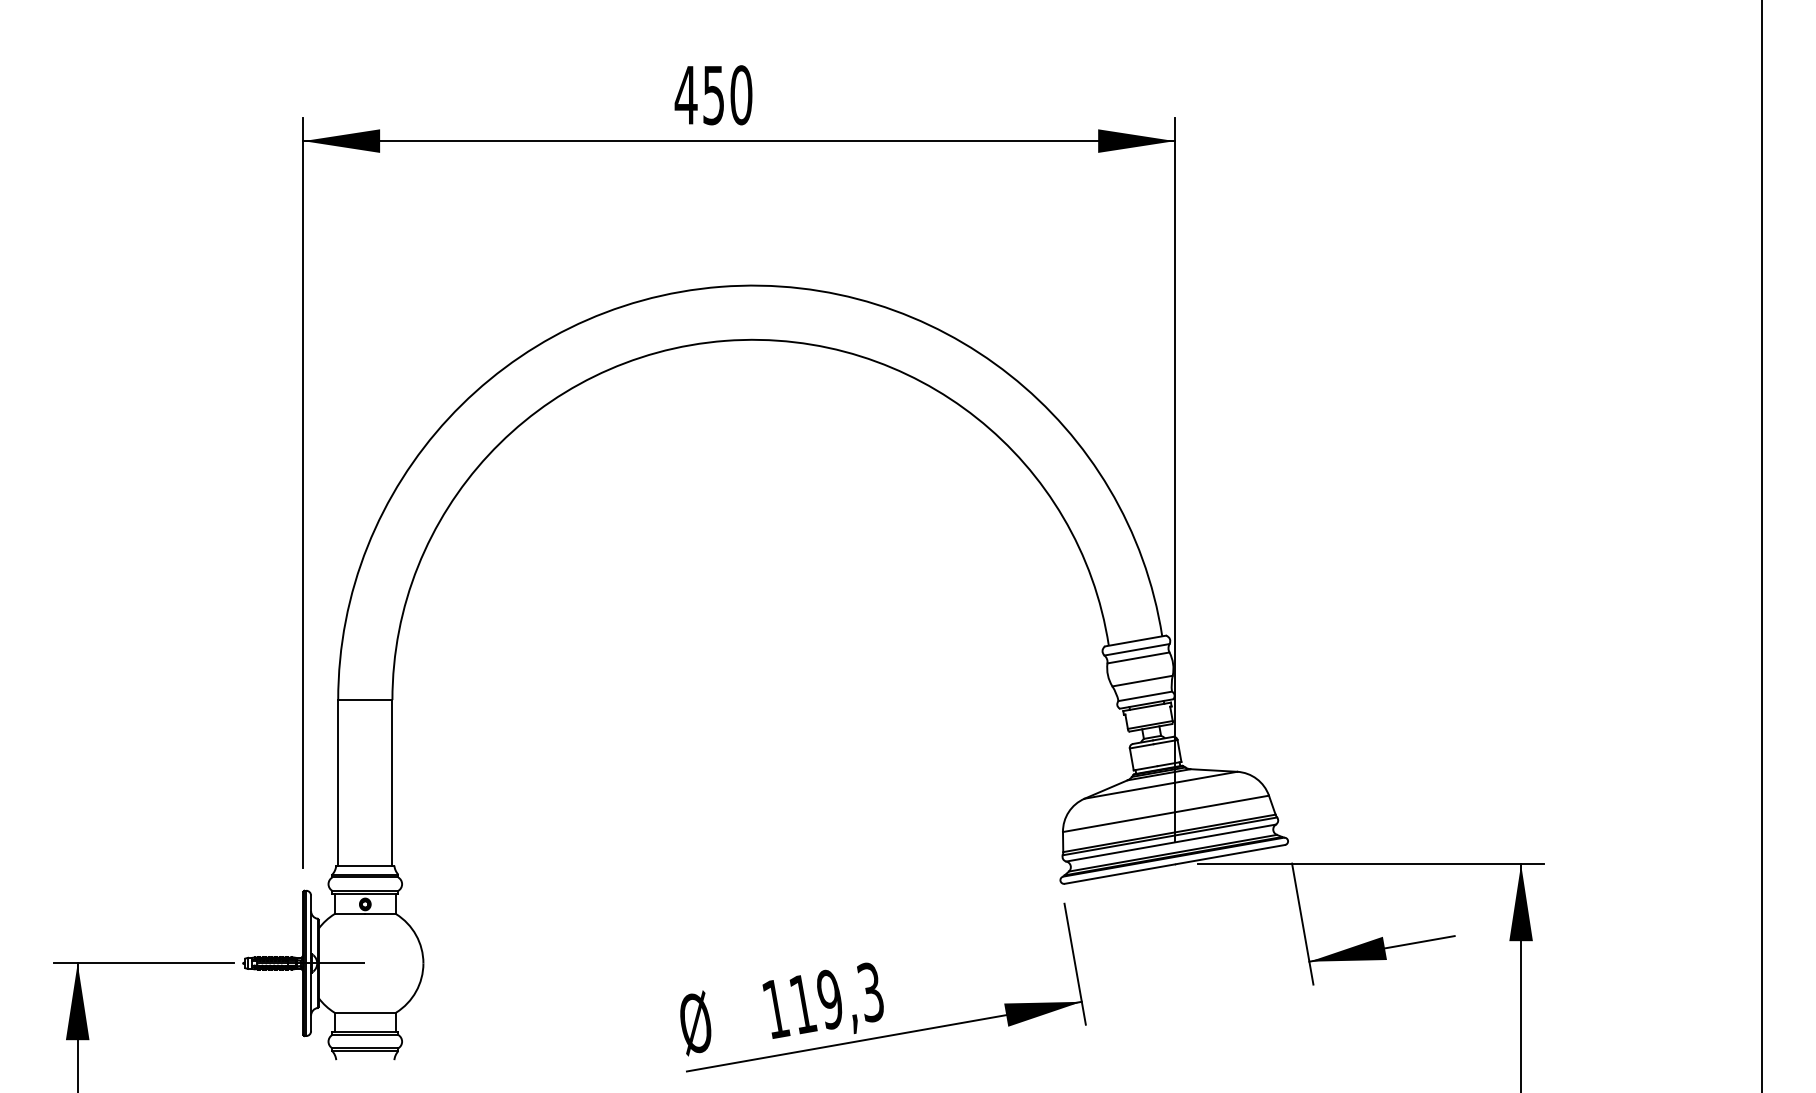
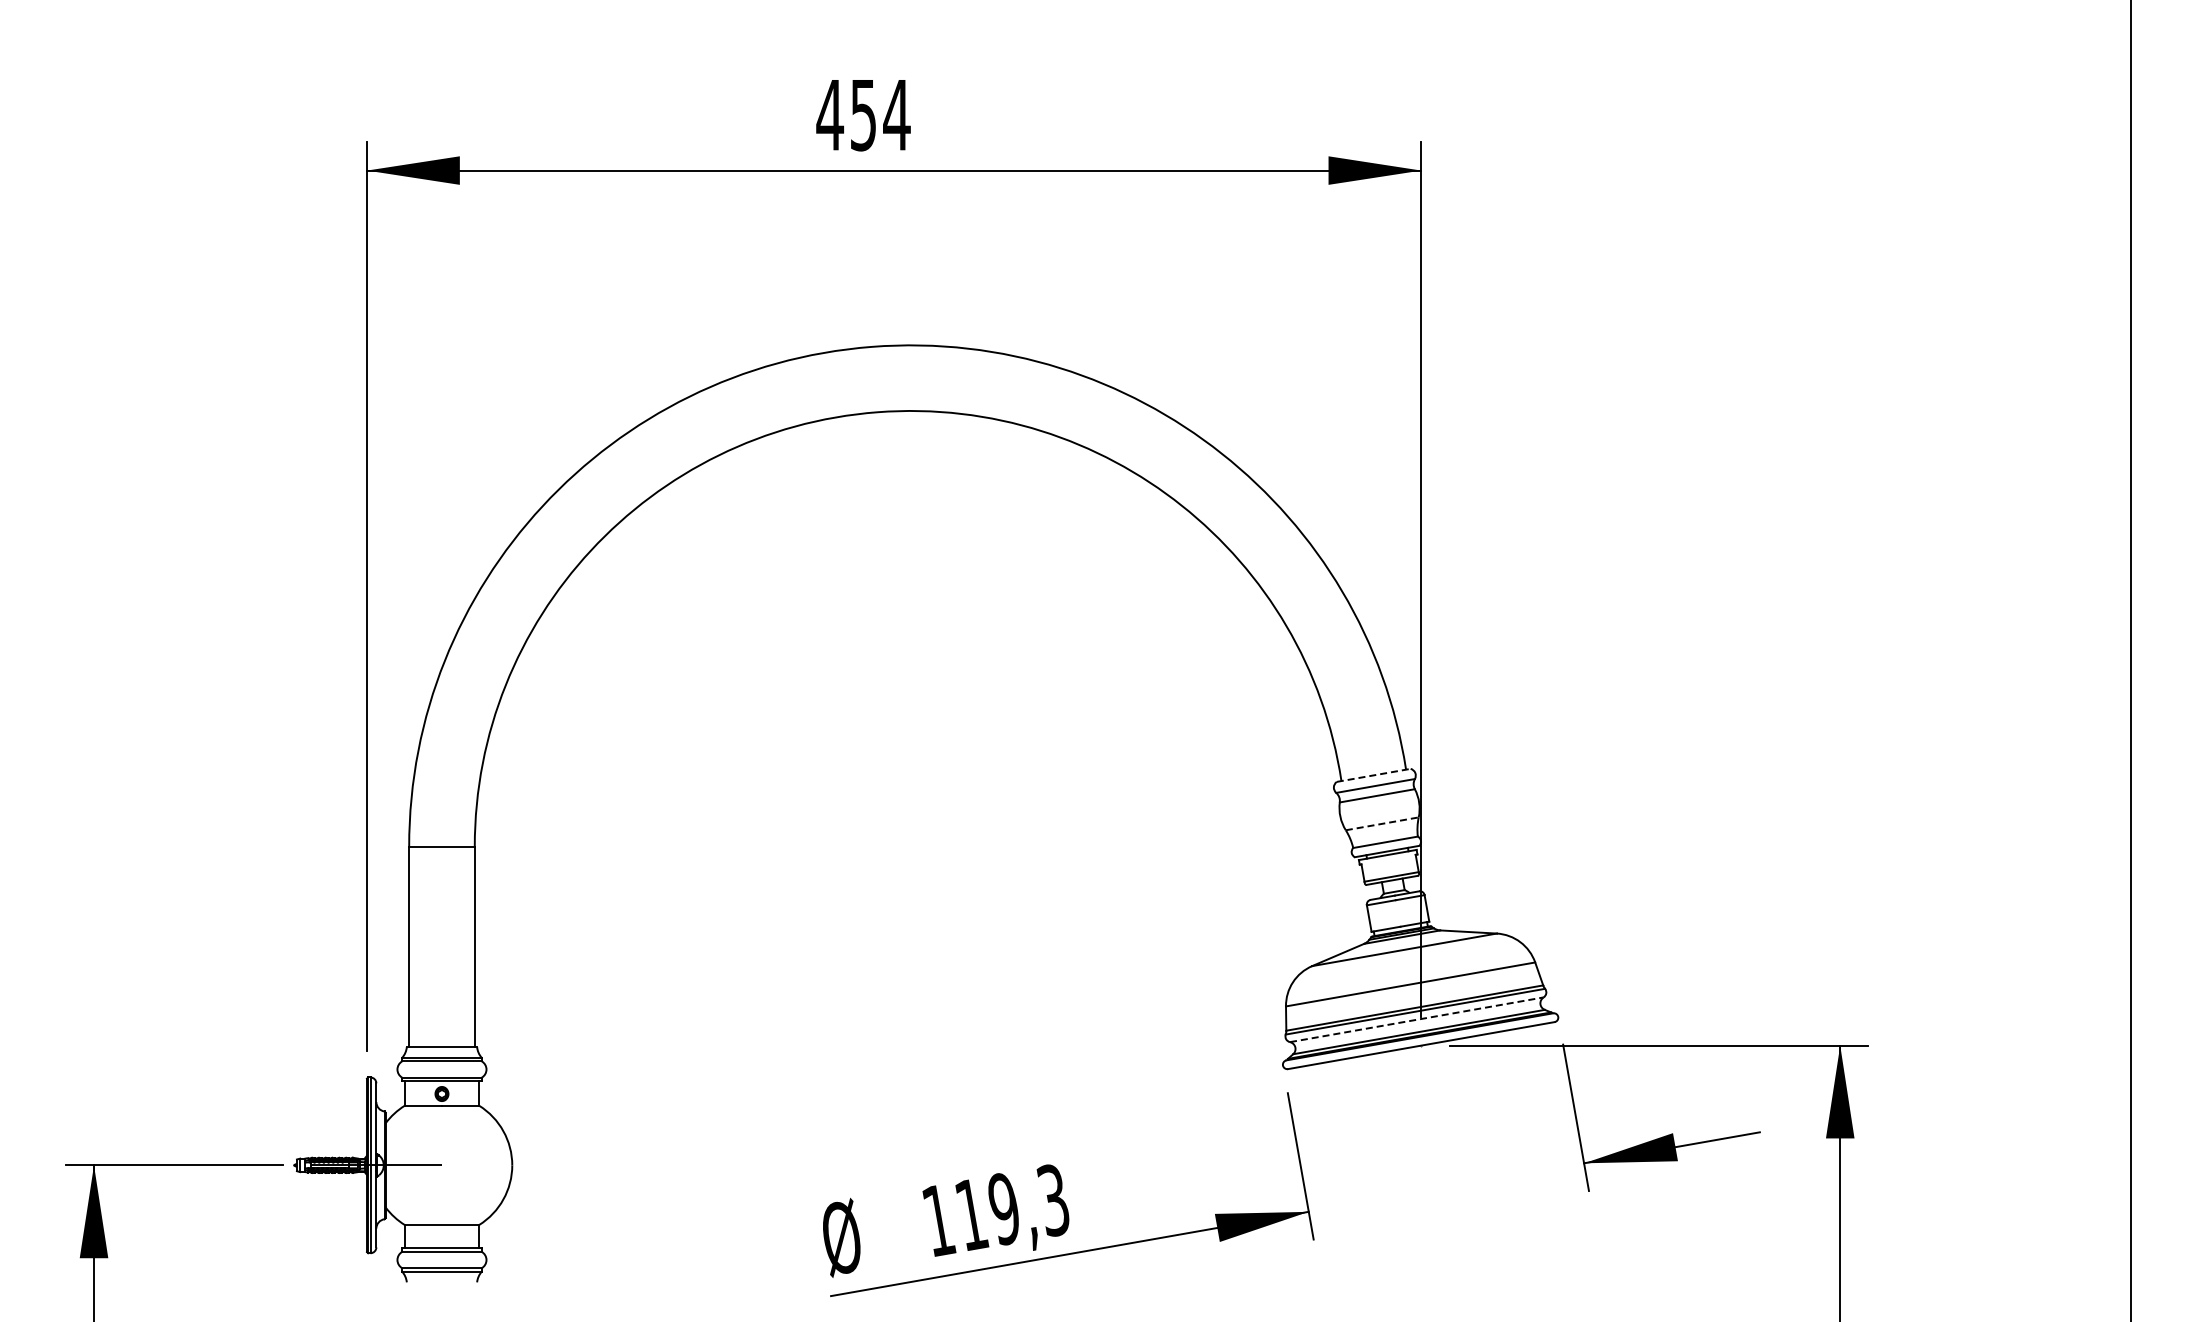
text: (741, 94) -> (896, 114), 450 -> 454
line: (1136, 641) -> (1374, 775), solid -> dashed
line: (1142, 680) -> (1382, 823), solid -> dashed
line: (1170, 842) -> (1416, 1019), solid -> dashed

